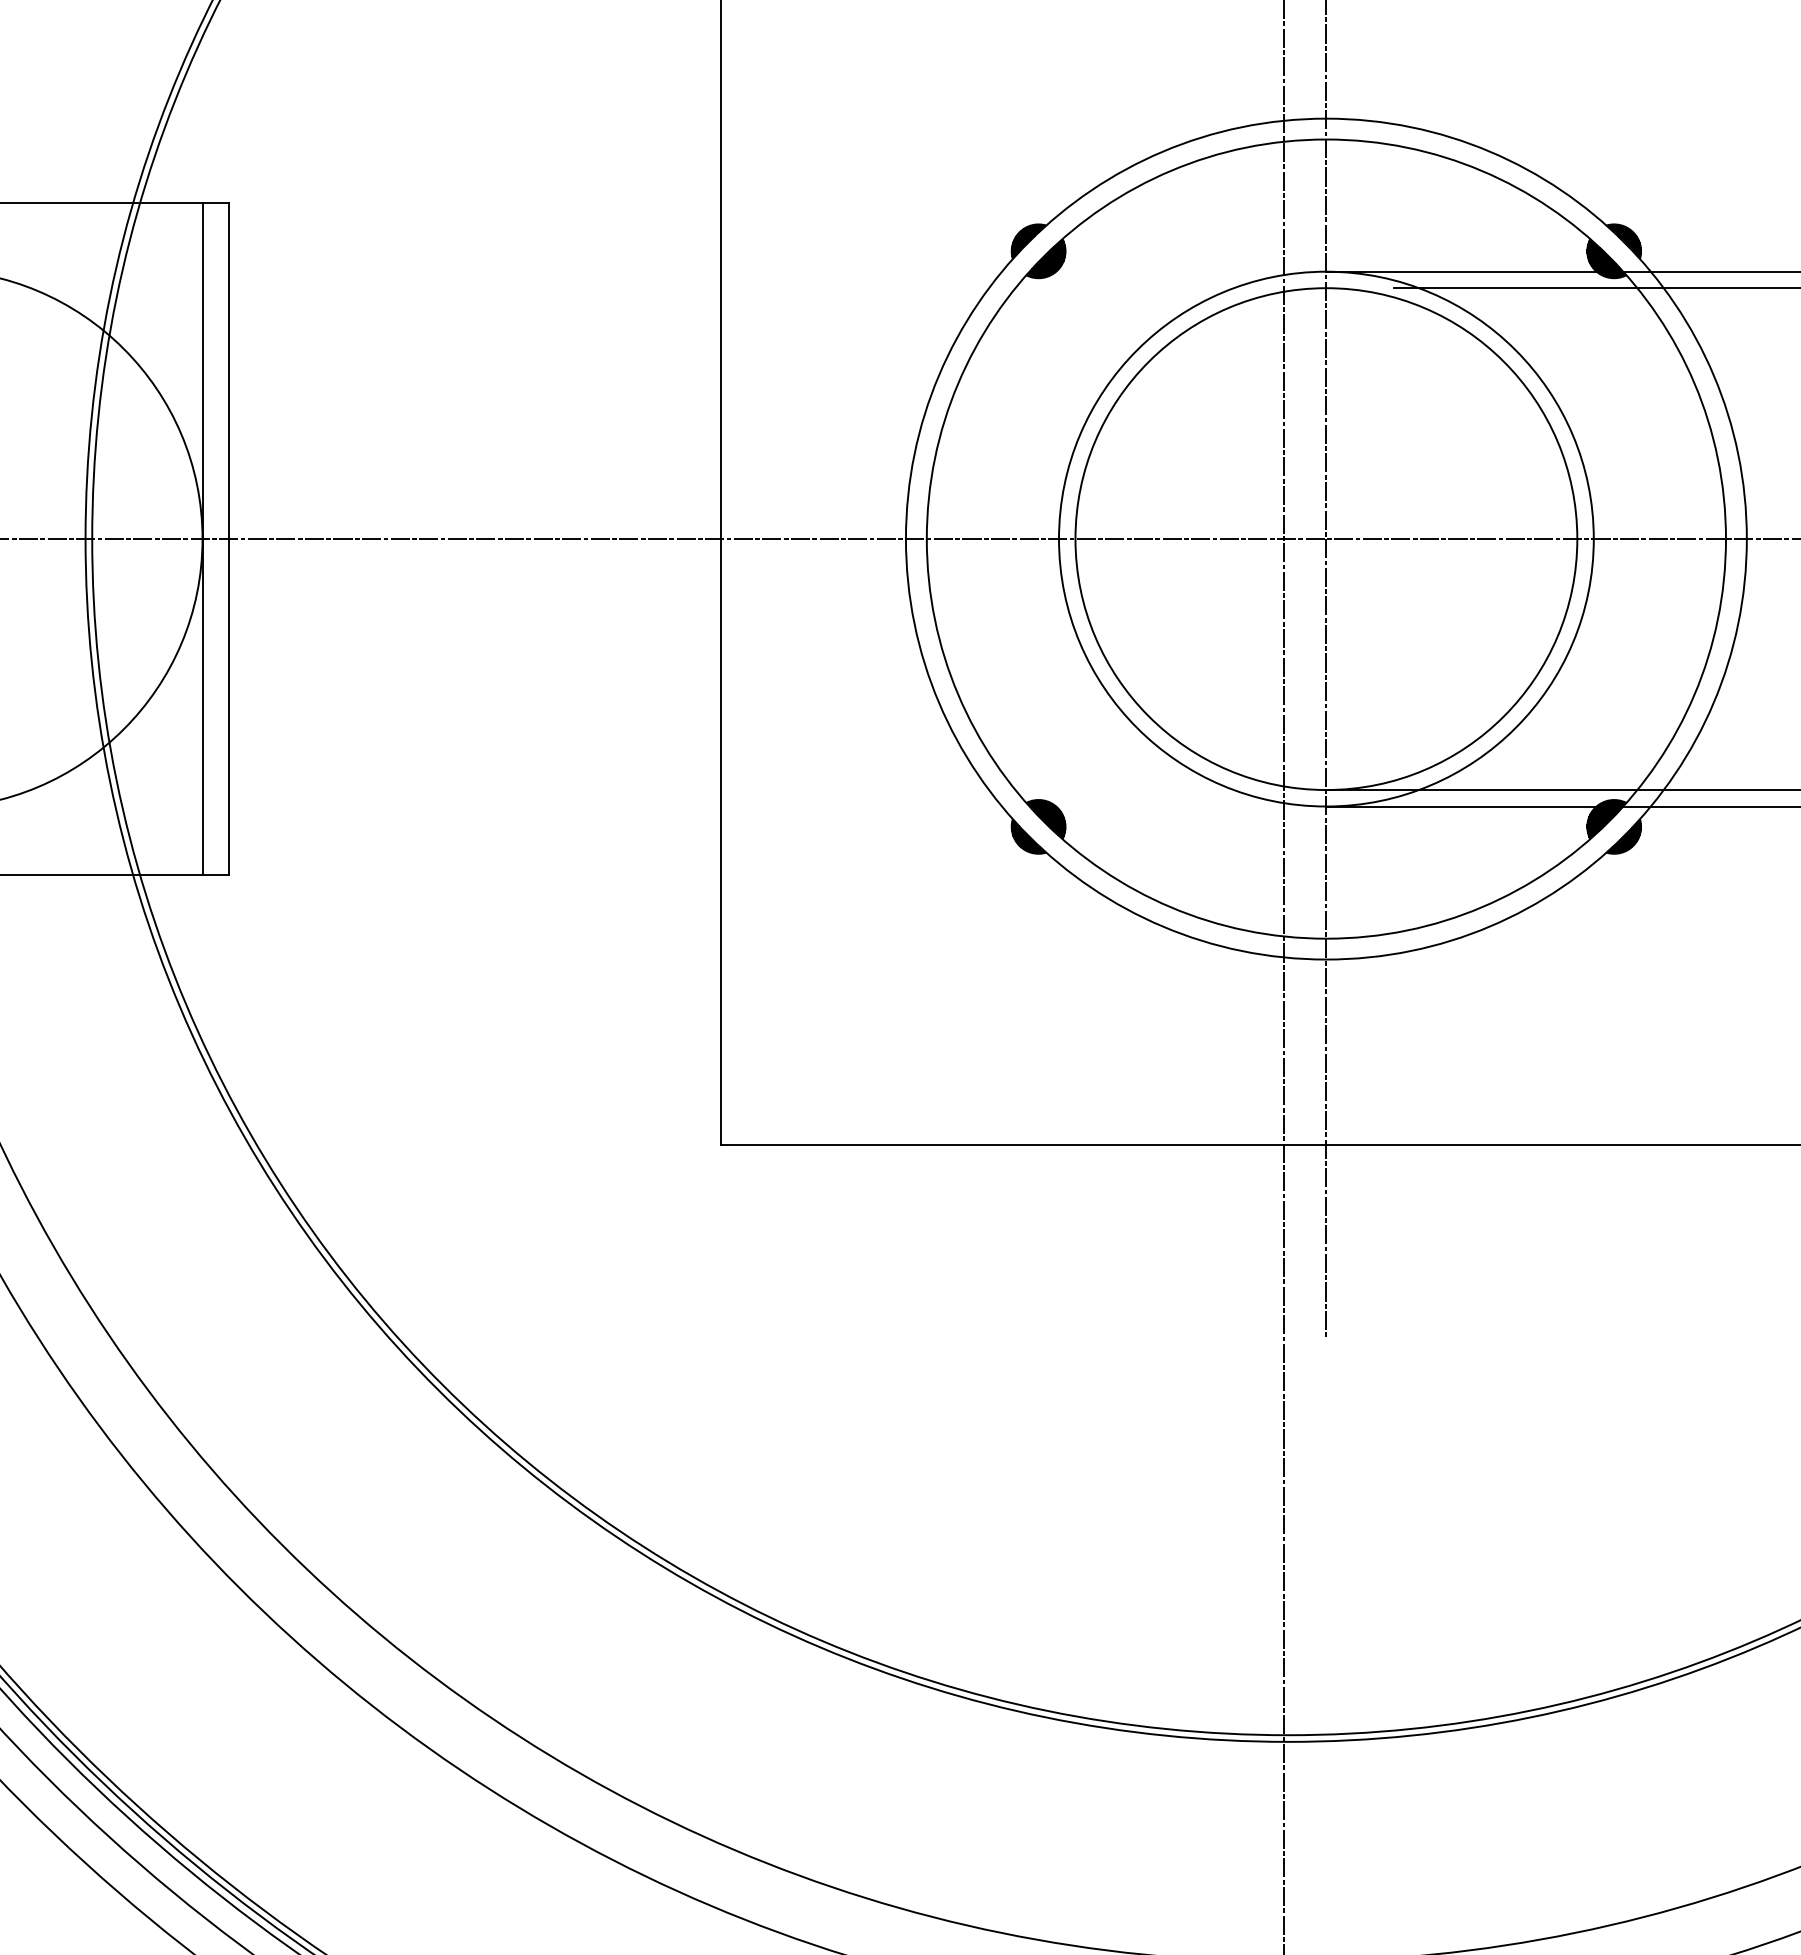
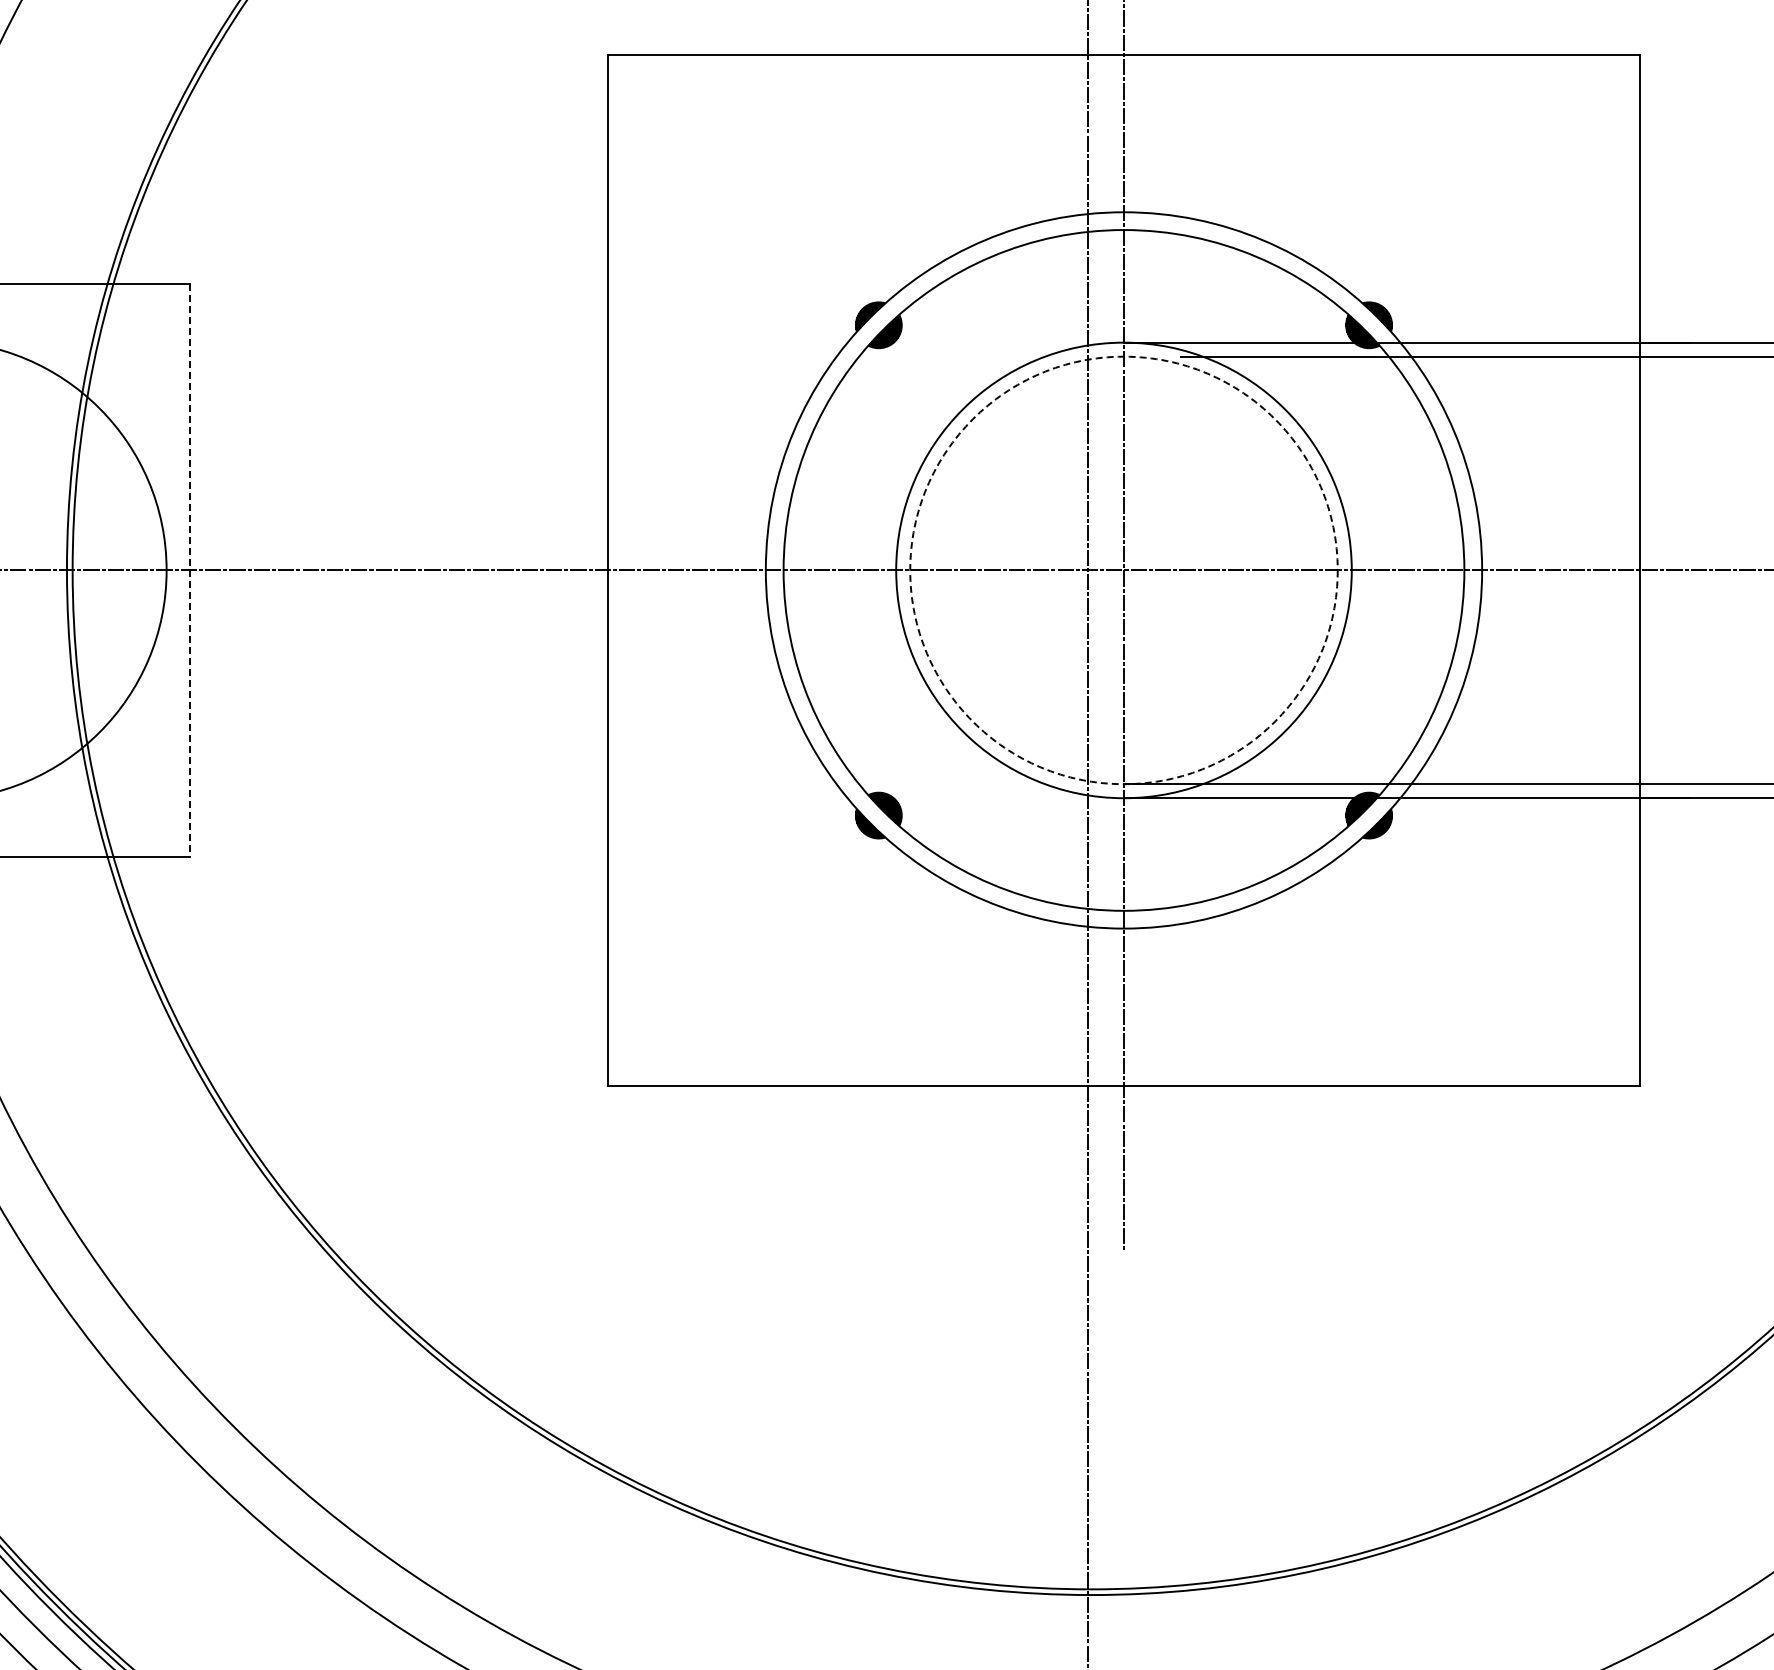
line: (202, 538) -> (166, 569), removed
line: (229, 539) -> (189, 570), solid -> dashed
circle: (1325, 539) -> (1123, 570), solid -> dashed

